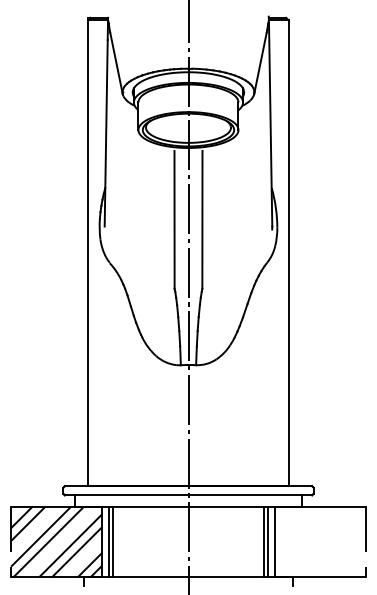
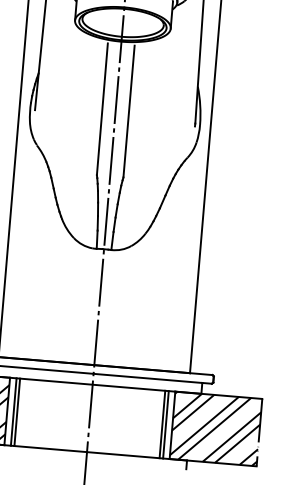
hatch: (319, 541) -> (215, 428), added

